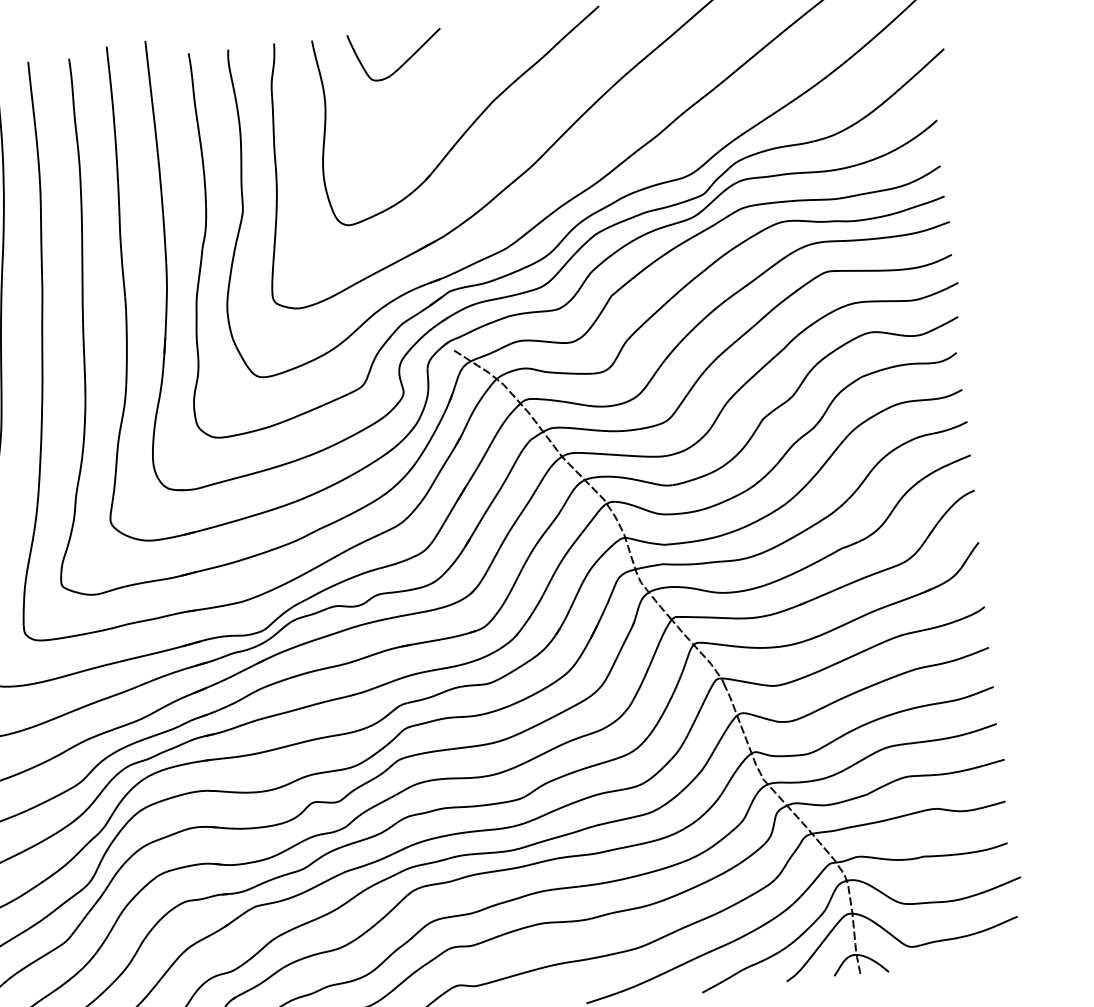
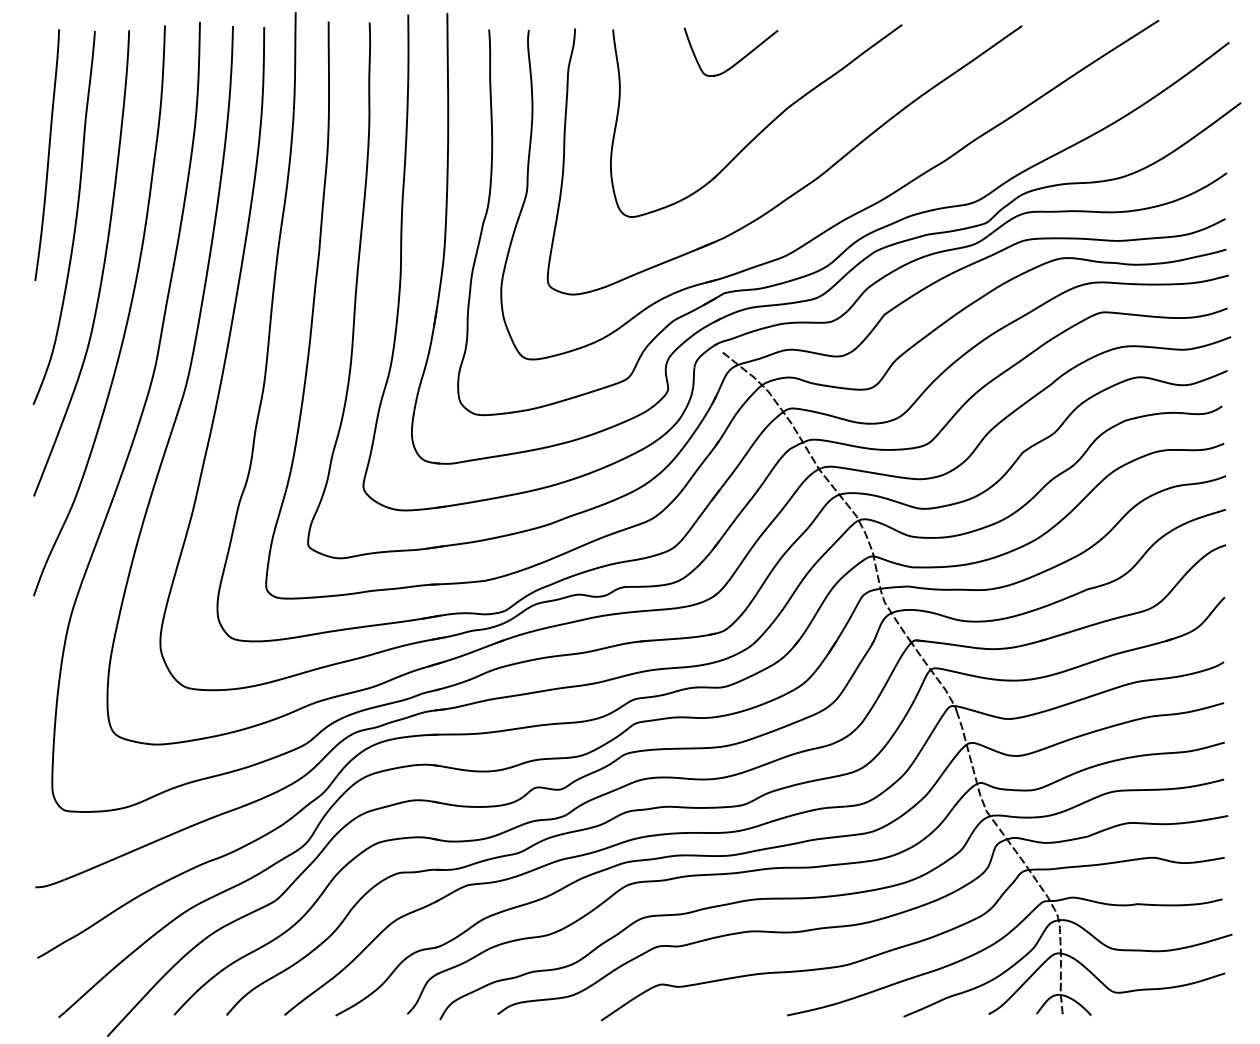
part: (404, 62) -> (738, 60), moved

